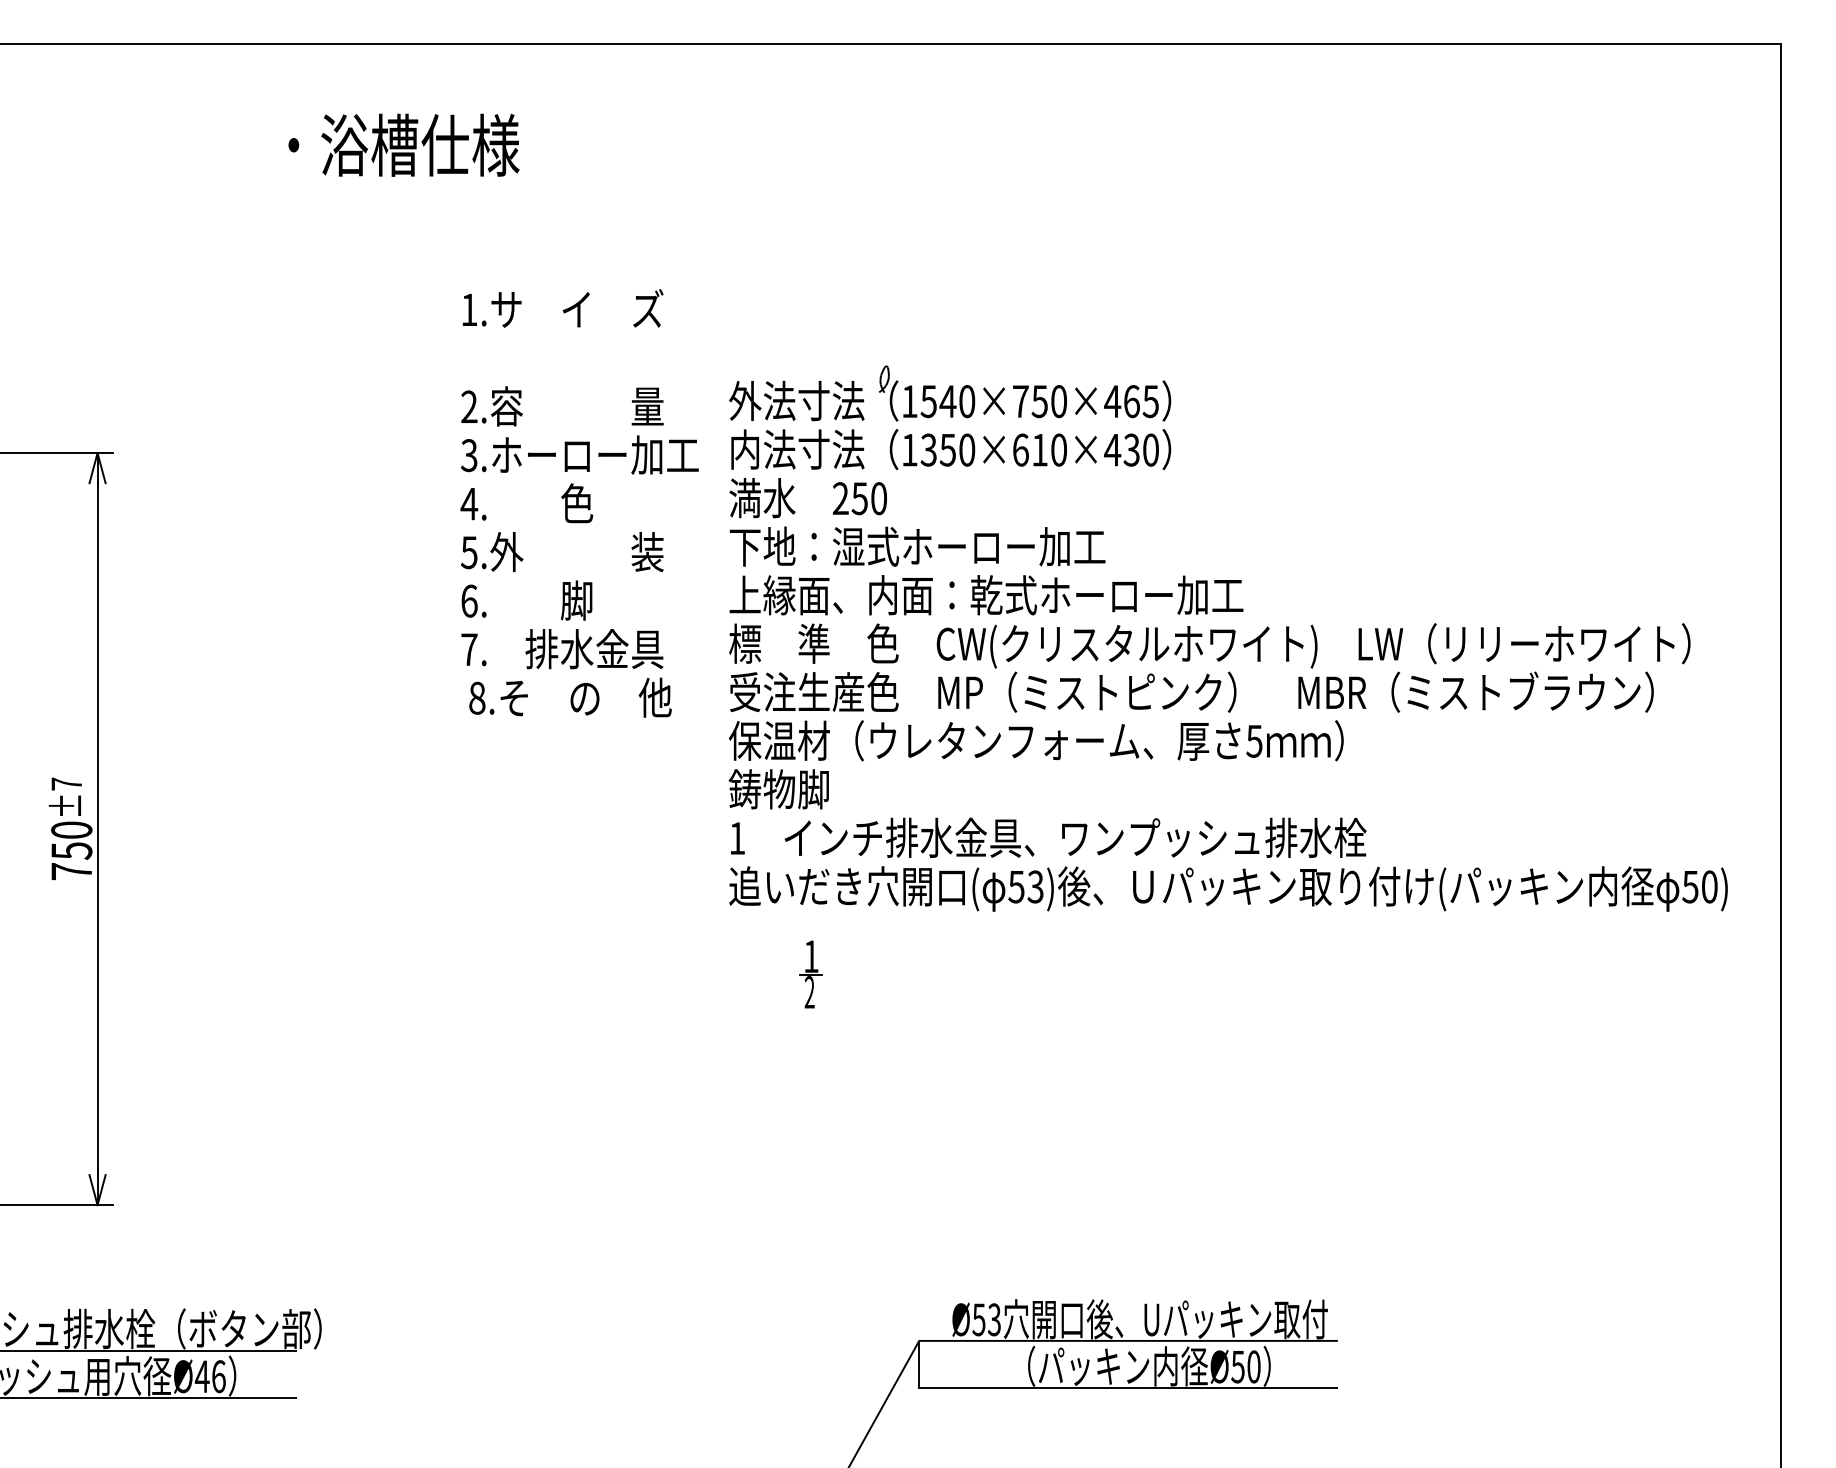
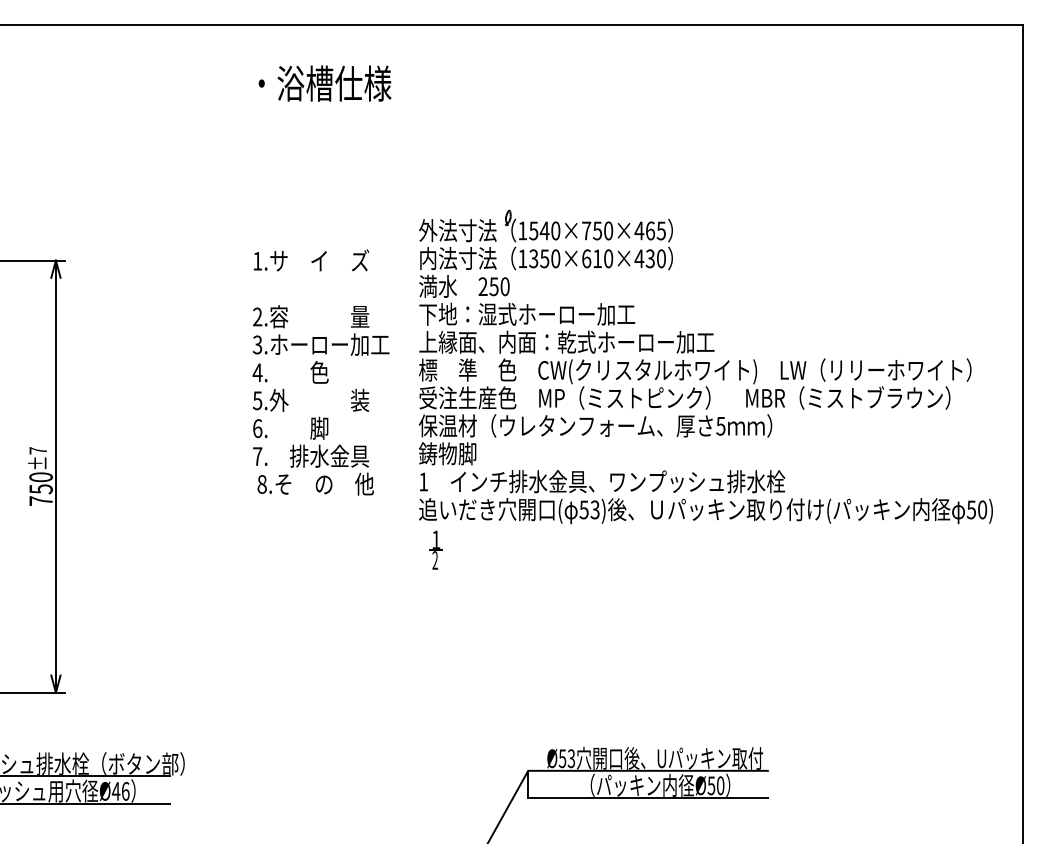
text: (403, 145) -> (324, 83), moved
text: (578, 503) -> (320, 372), moved
part: (810, 973) -> (435, 549), moved

